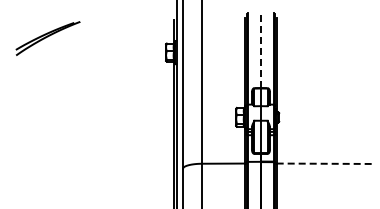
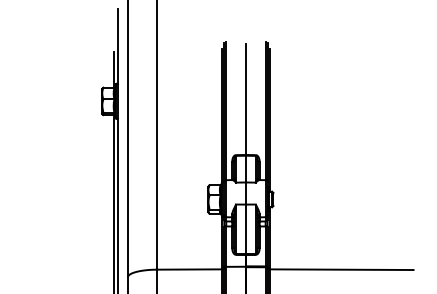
line: (260, 51) -> (245, 99), dashed -> solid
line: (324, 163) -> (342, 269), dashed -> solid

